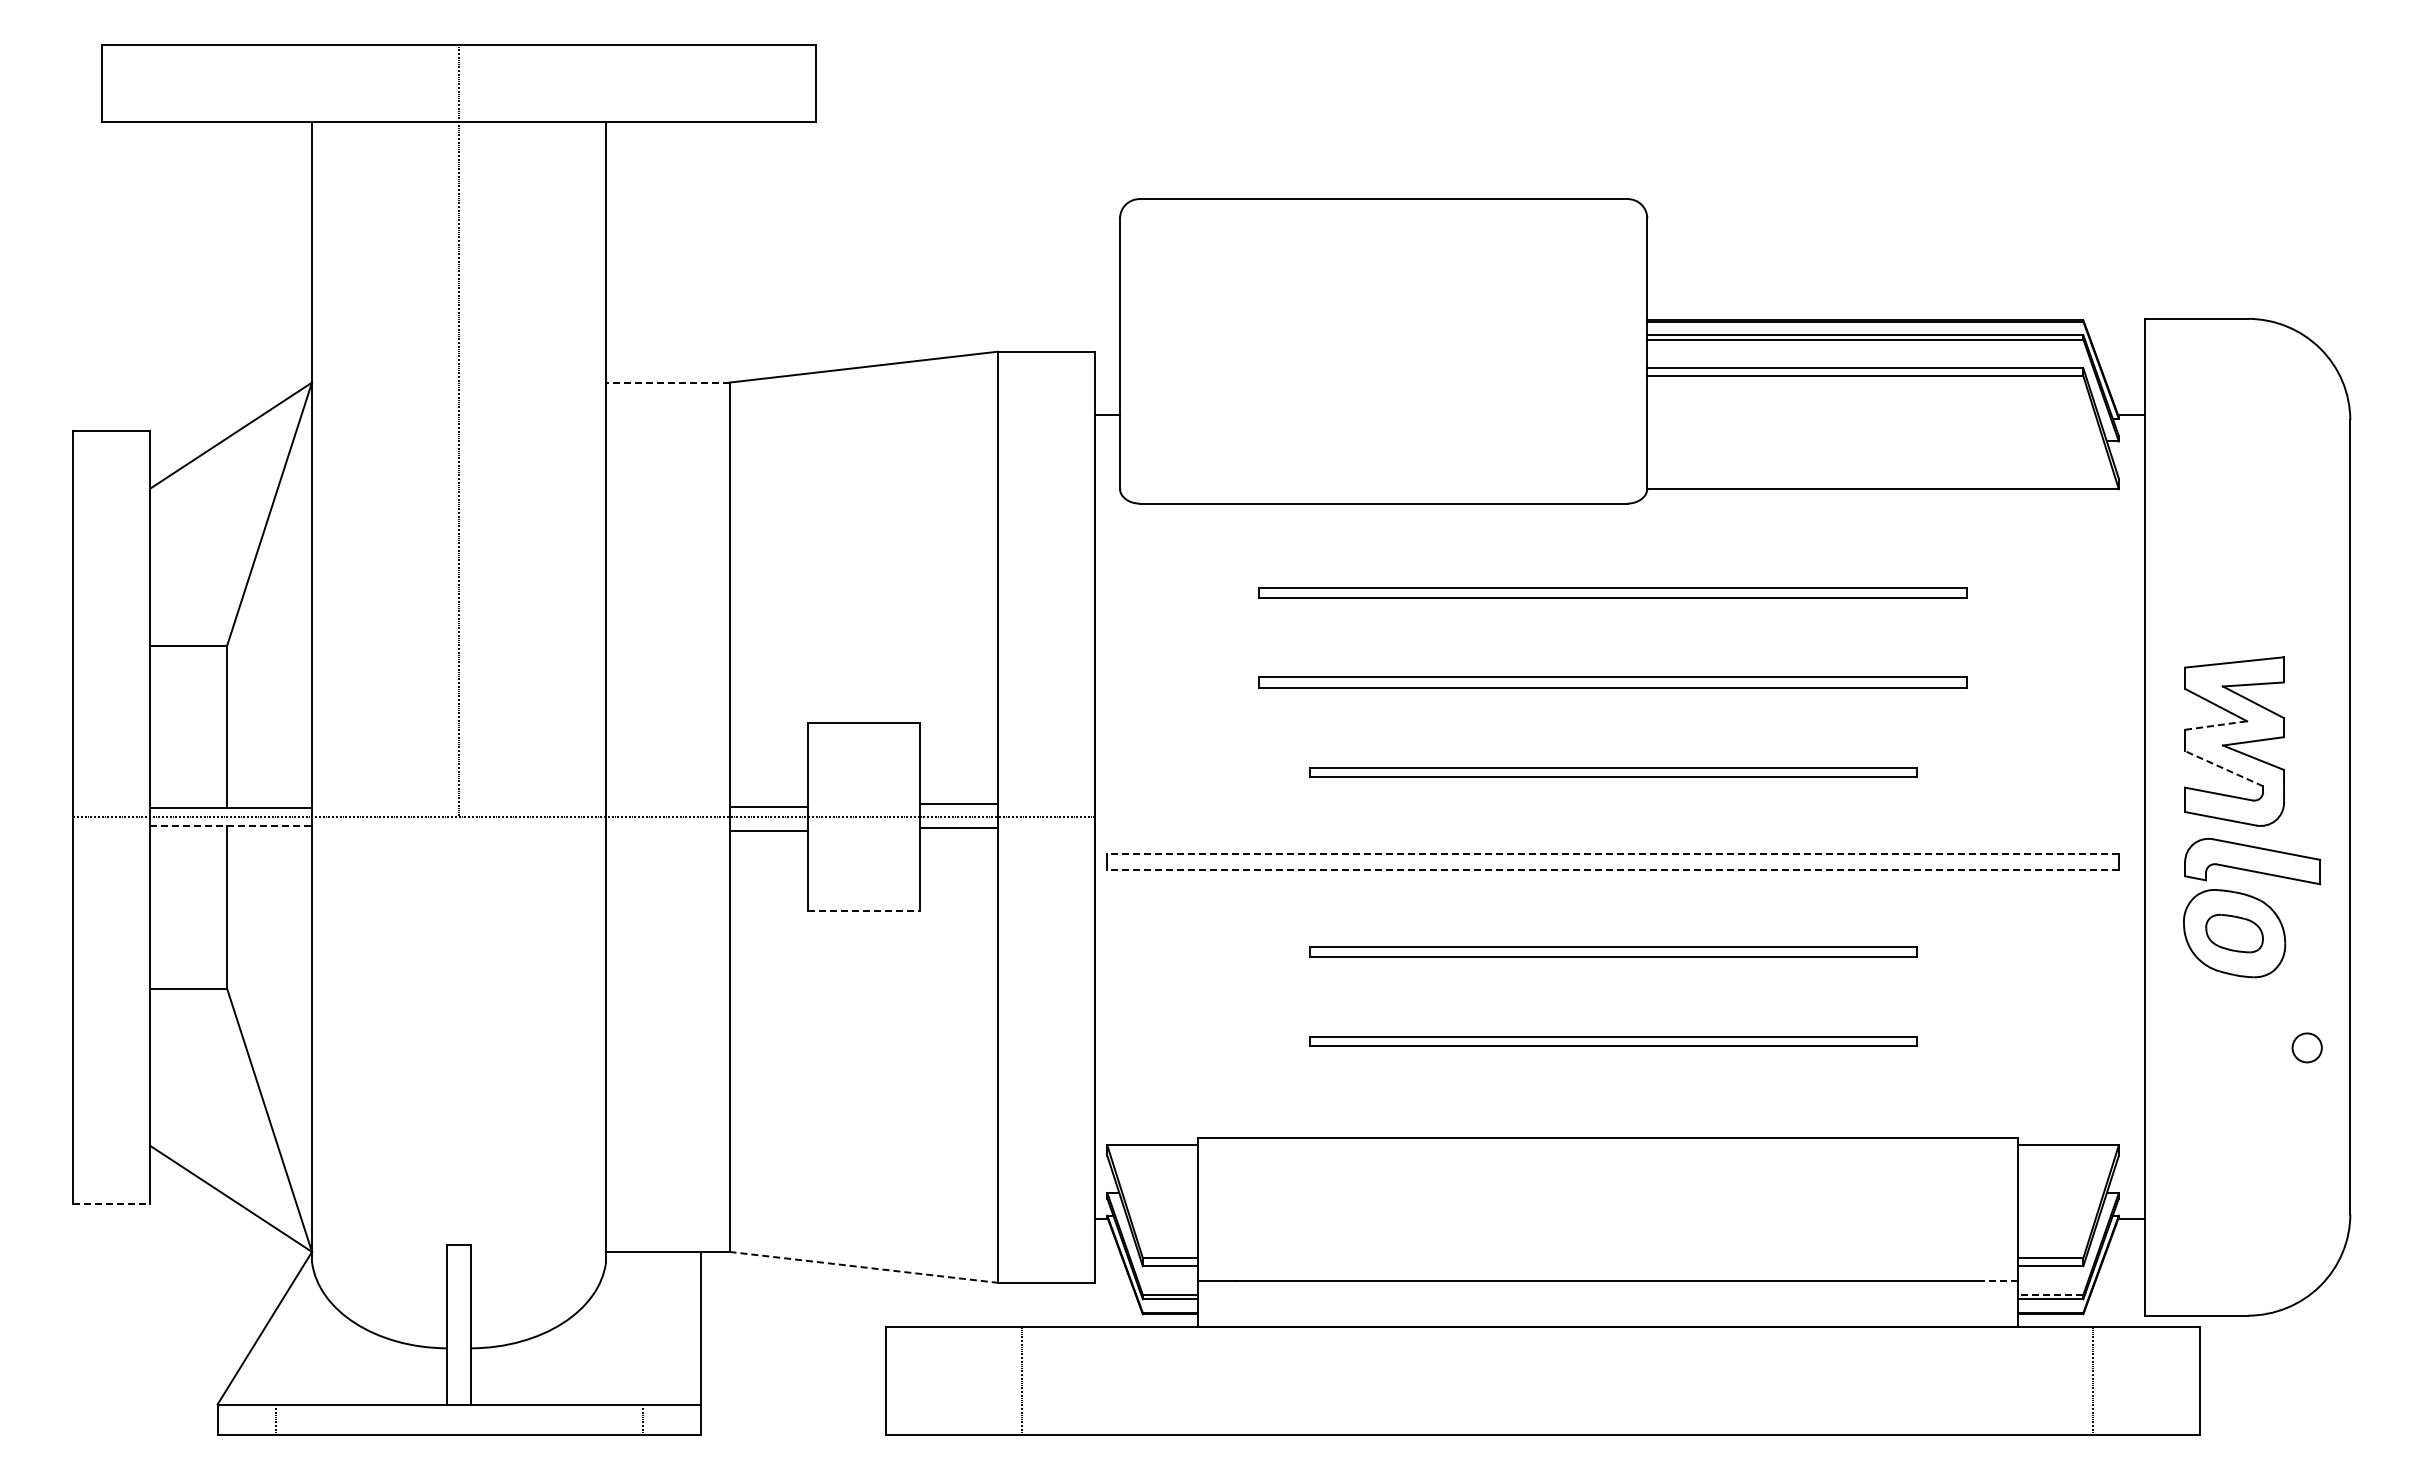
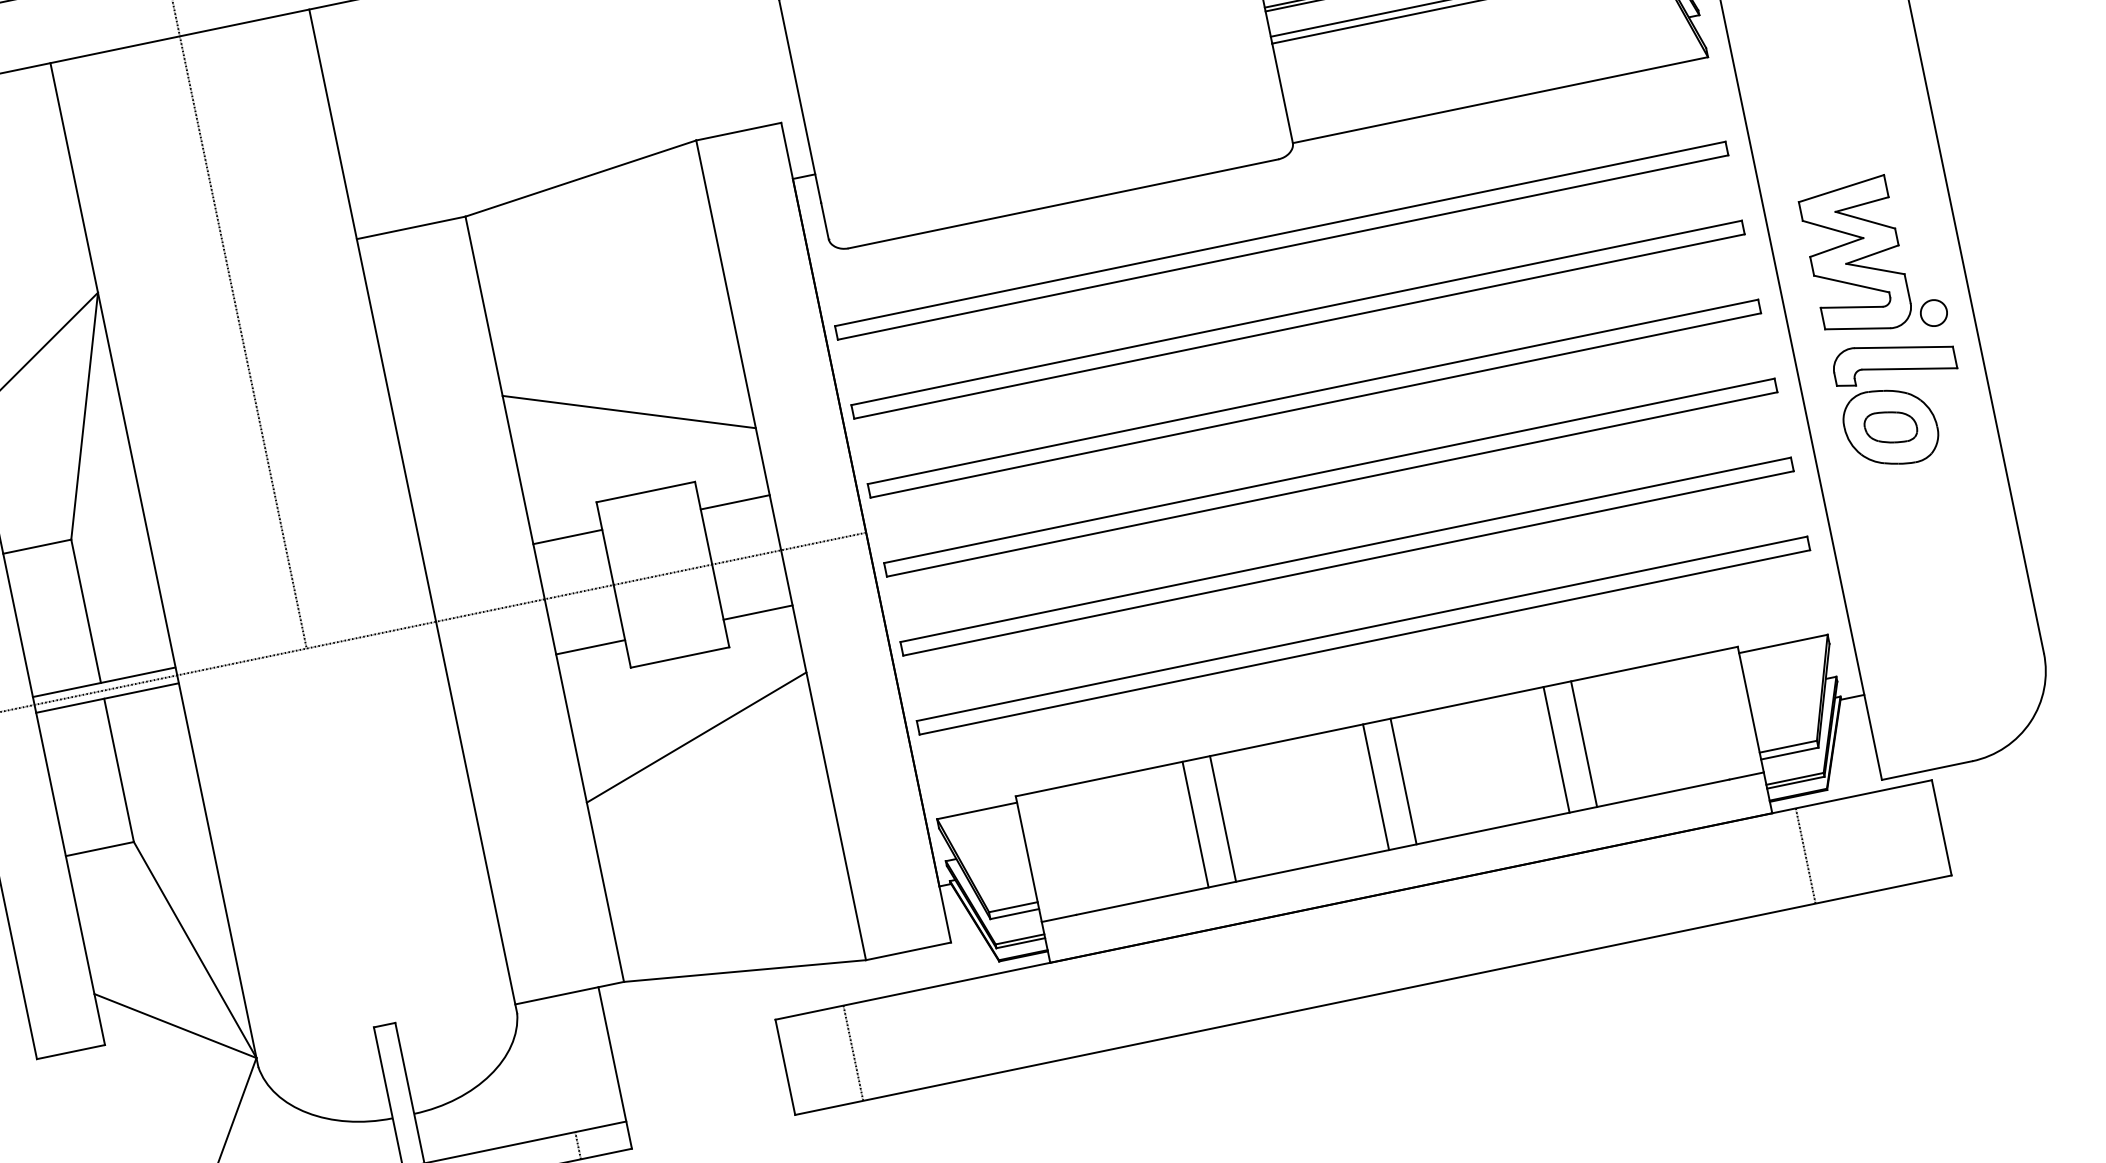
line: (667, 382) -> (410, 227), dashed -> solid
part: (1612, 592) -> (1281, 240), size x1.43
line: (863, 632) -> (629, 412), added
part: (1612, 682) -> (1297, 319), size x1.43
line: (2216, 725) -> (1837, 247), dashed -> solid
line: (2224, 768) -> (1851, 283), dashed -> solid
part: (1612, 772) -> (1313, 398), size x1.67
line: (958, 803) -> (734, 502), moved
line: (768, 806) -> (567, 536), moved
line: (230, 826) -> (107, 698), dashed -> solid
line: (958, 827) -> (757, 612), moved
line: (768, 830) -> (590, 646), moved
line: (1613, 854) -> (1329, 470), dashed -> solid
line: (1613, 869) -> (1332, 484), dashed -> solid
line: (863, 911) -> (679, 657), dashed -> solid
part: (1612, 951) -> (1346, 556), size x1.67
line: (863, 1001) -> (696, 737), added
part: (1612, 1041) -> (1362, 635), size x1.67
part: (2306, 1047) -> (1933, 312), moved
line: (111, 1203) -> (71, 1051), dashed -> solid
line: (1387, 1209) -> (1195, 824), added
line: (1418, 1209) -> (1222, 818), added
line: (1592, 1209) -> (1375, 787), added
line: (1623, 1209) -> (1403, 781), added
line: (1797, 1209) -> (1556, 749), added
line: (1828, 1209) -> (1583, 744), added
line: (864, 1267) -> (745, 971), dashed -> solid
line: (1998, 1280) -> (1746, 775), dashed -> solid
line: (2050, 1294) -> (1794, 778), dashed -> solid
line: (1022, 1381) -> (853, 1053), moved
line: (2093, 1381) -> (1806, 856), moved

